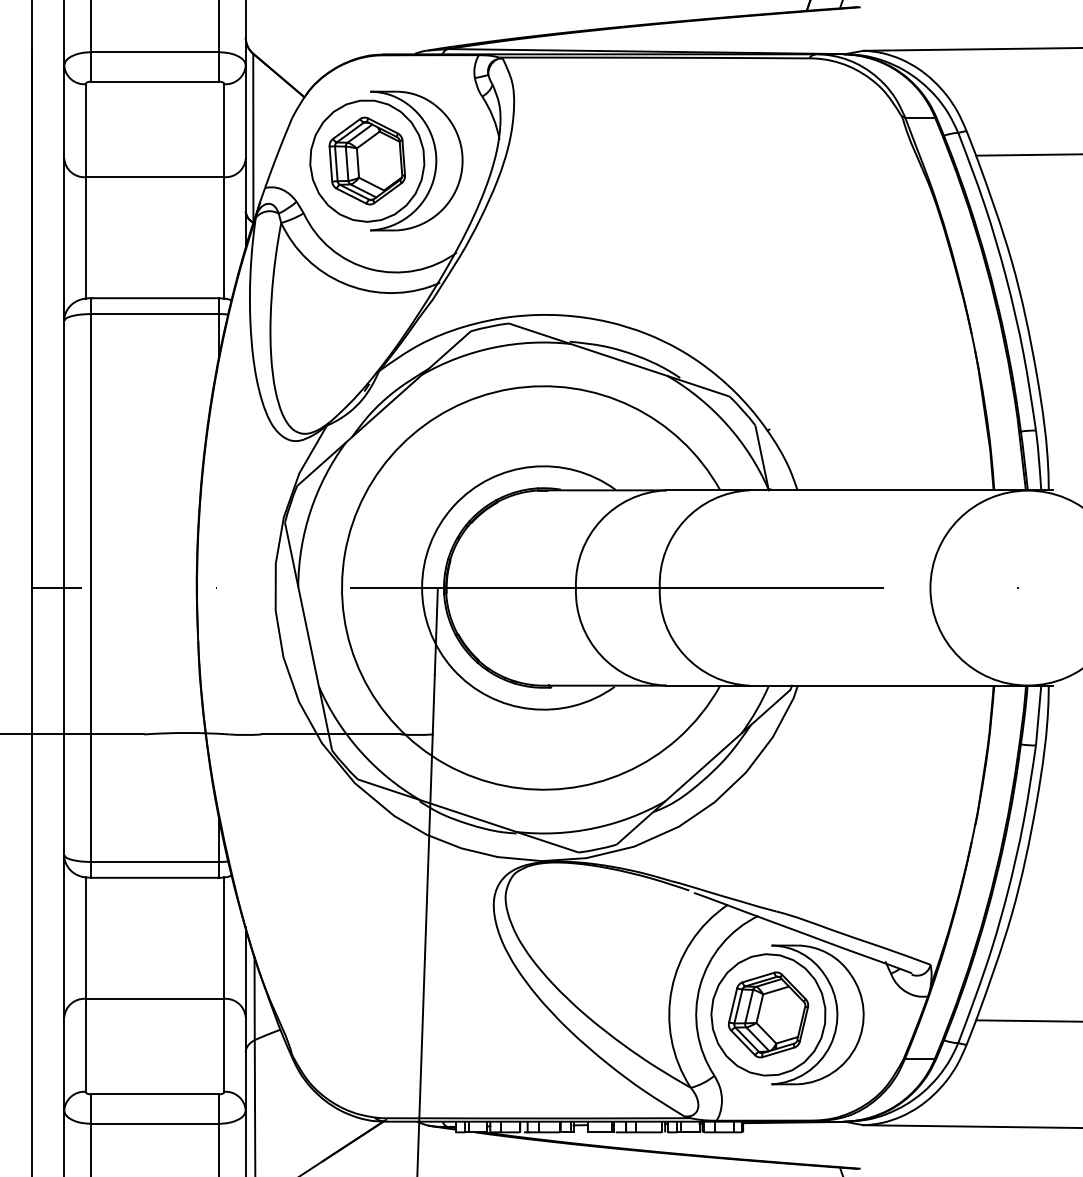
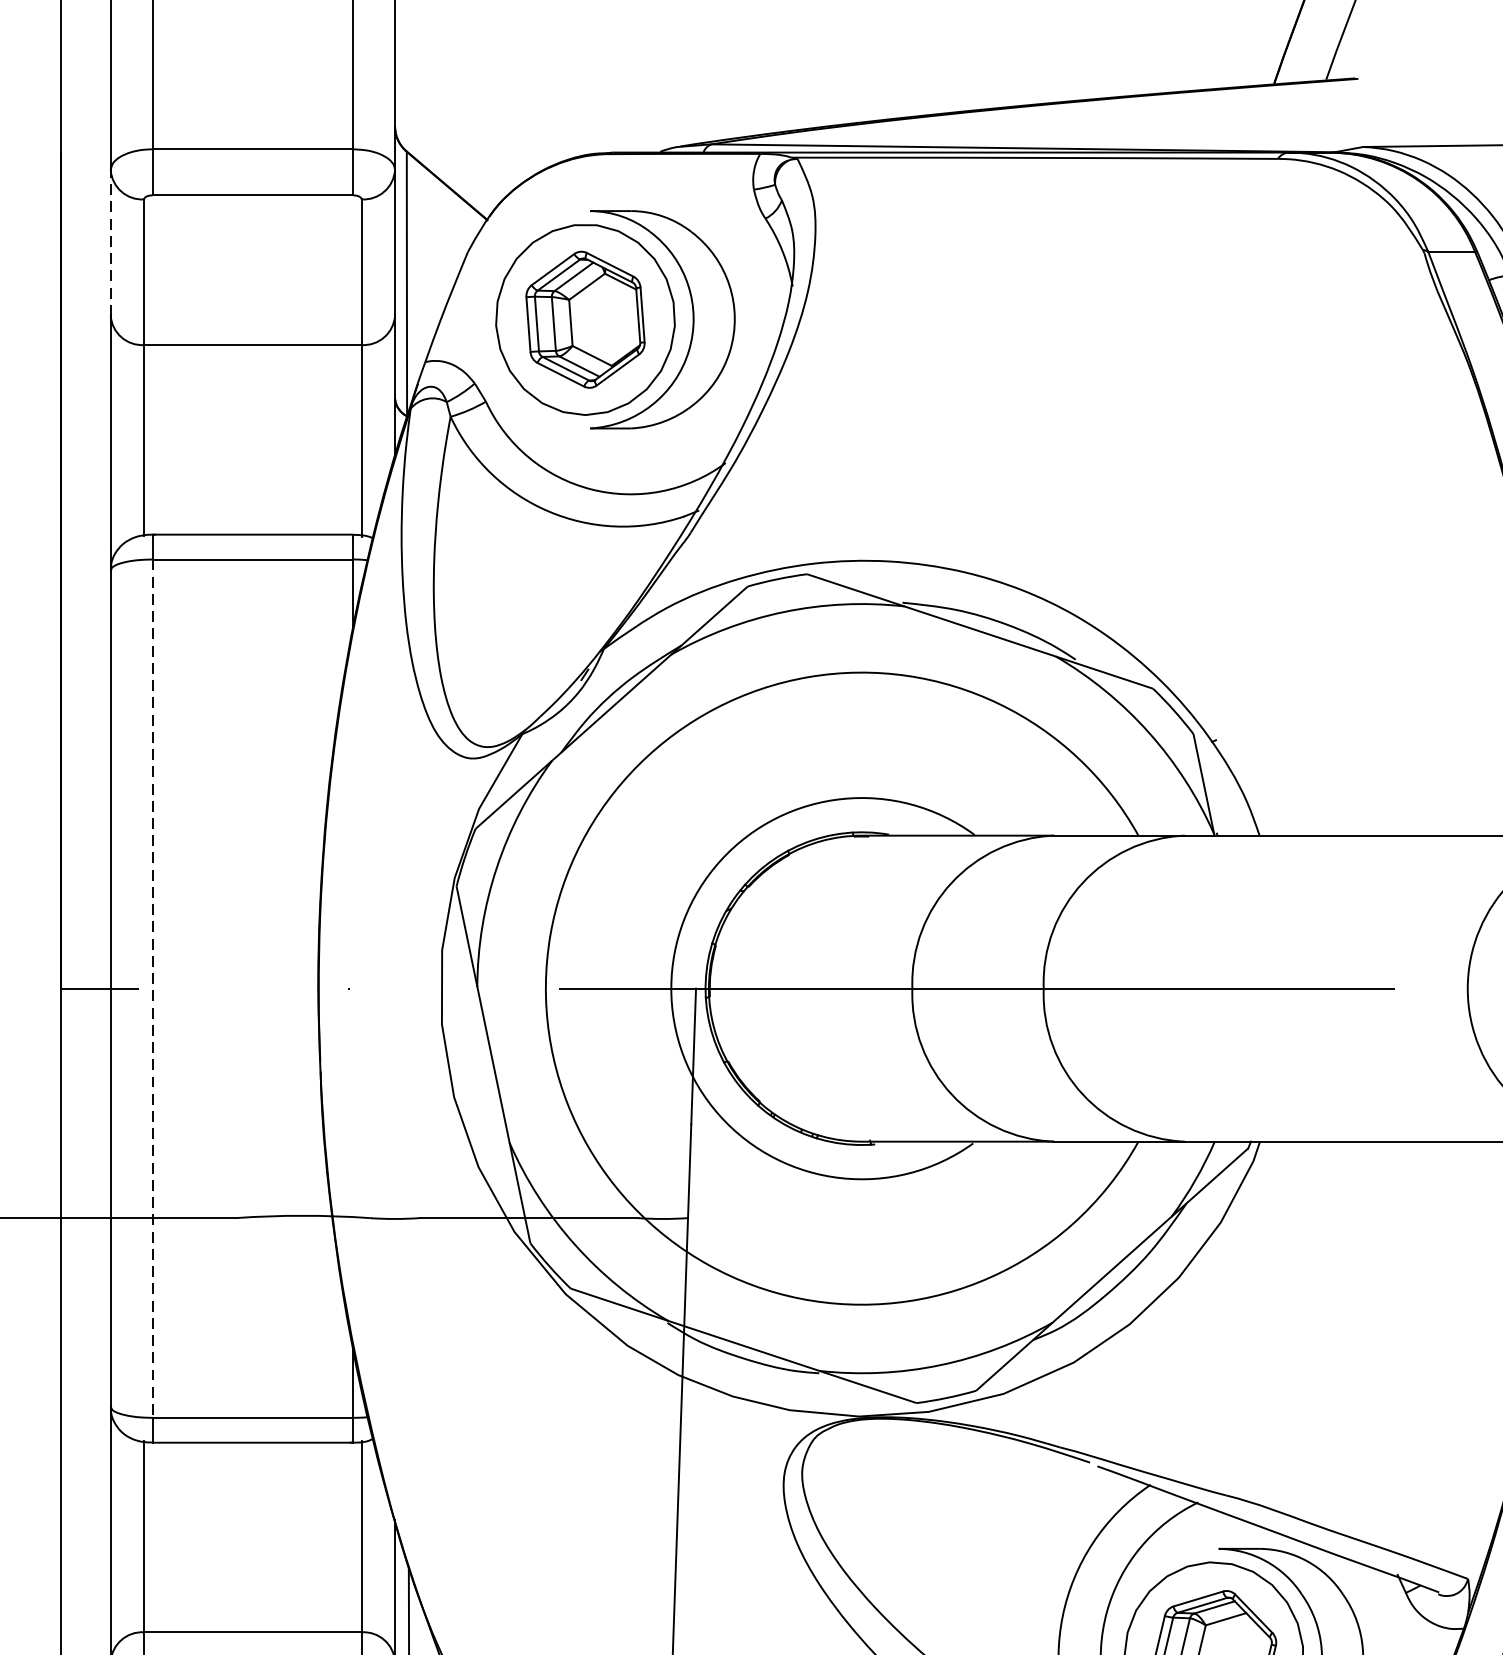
line: (64, 111) -> (111, 242), solid -> dashed
line: (90, 588) -> (151, 989), solid -> dashed

